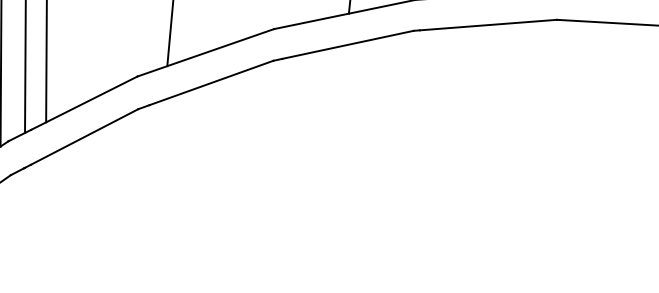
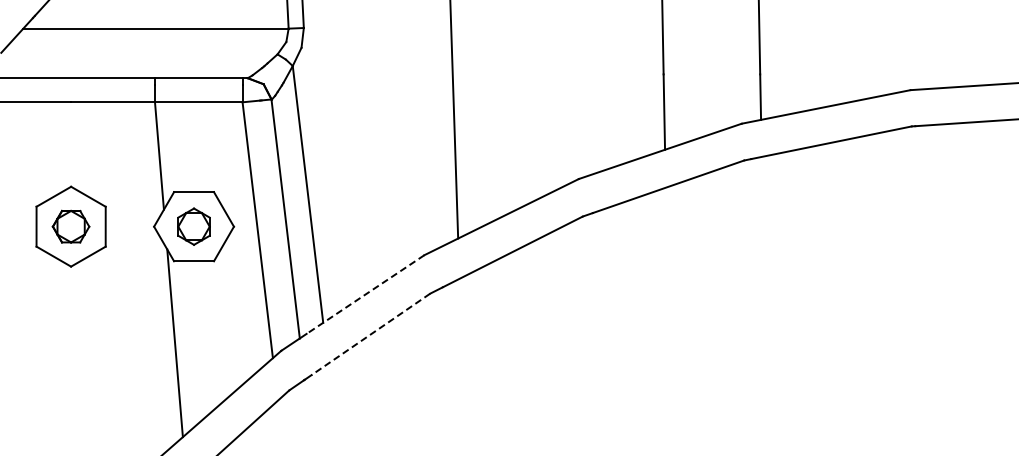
line: (84, 103) -> (365, 294), solid -> dashed
line: (84, 137) -> (370, 334), solid -> dashed

